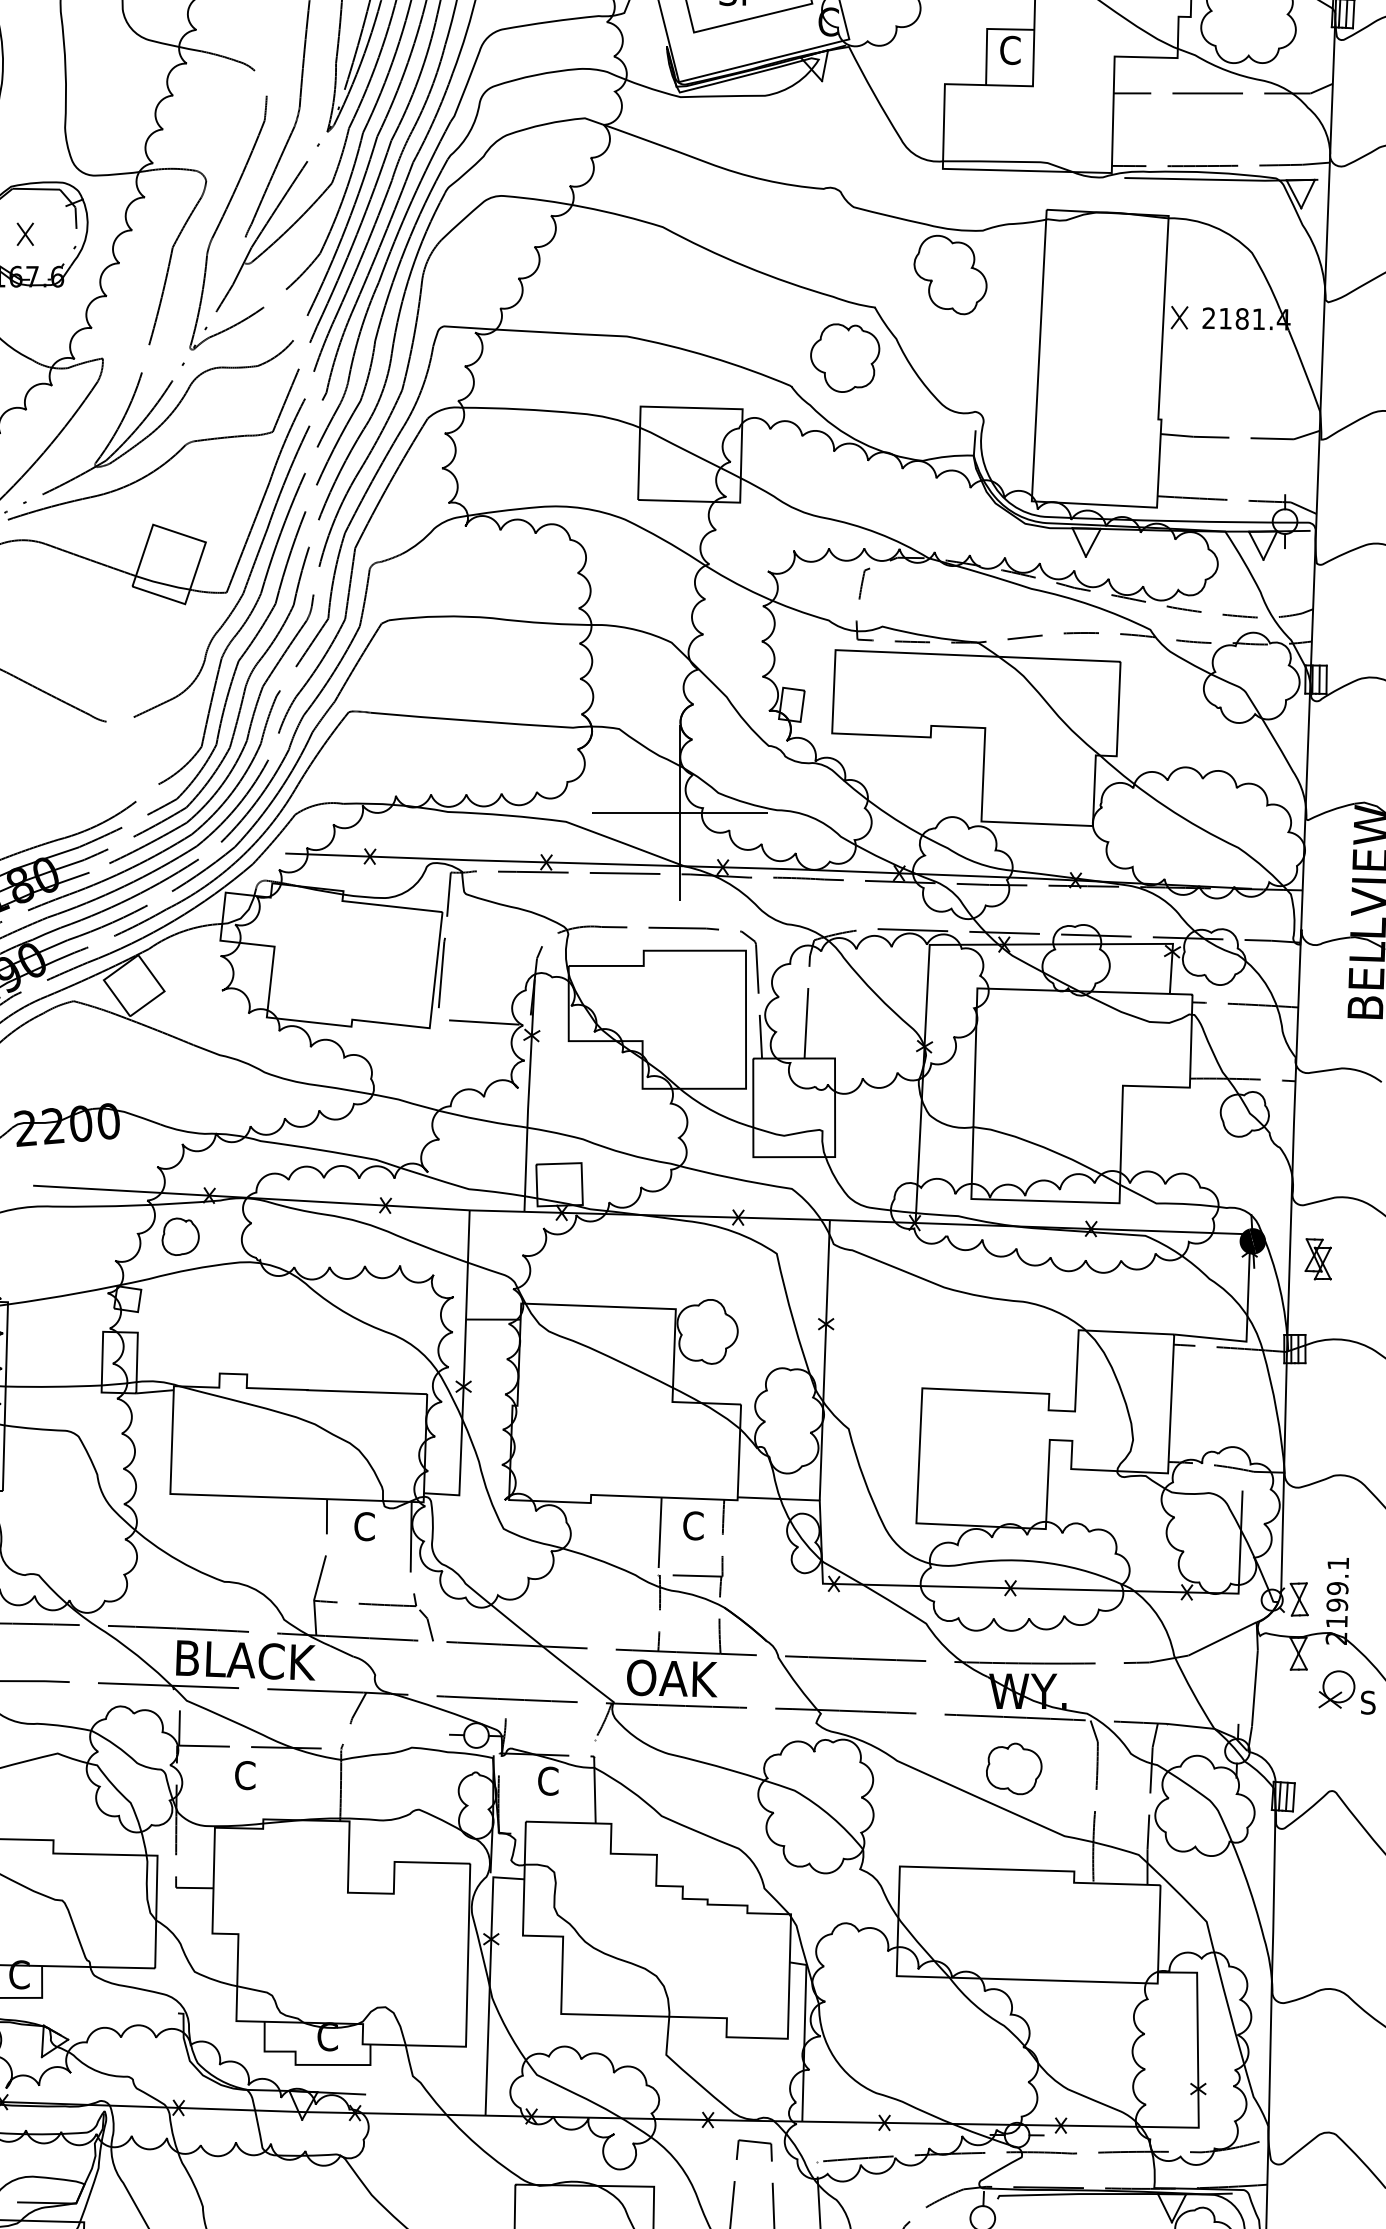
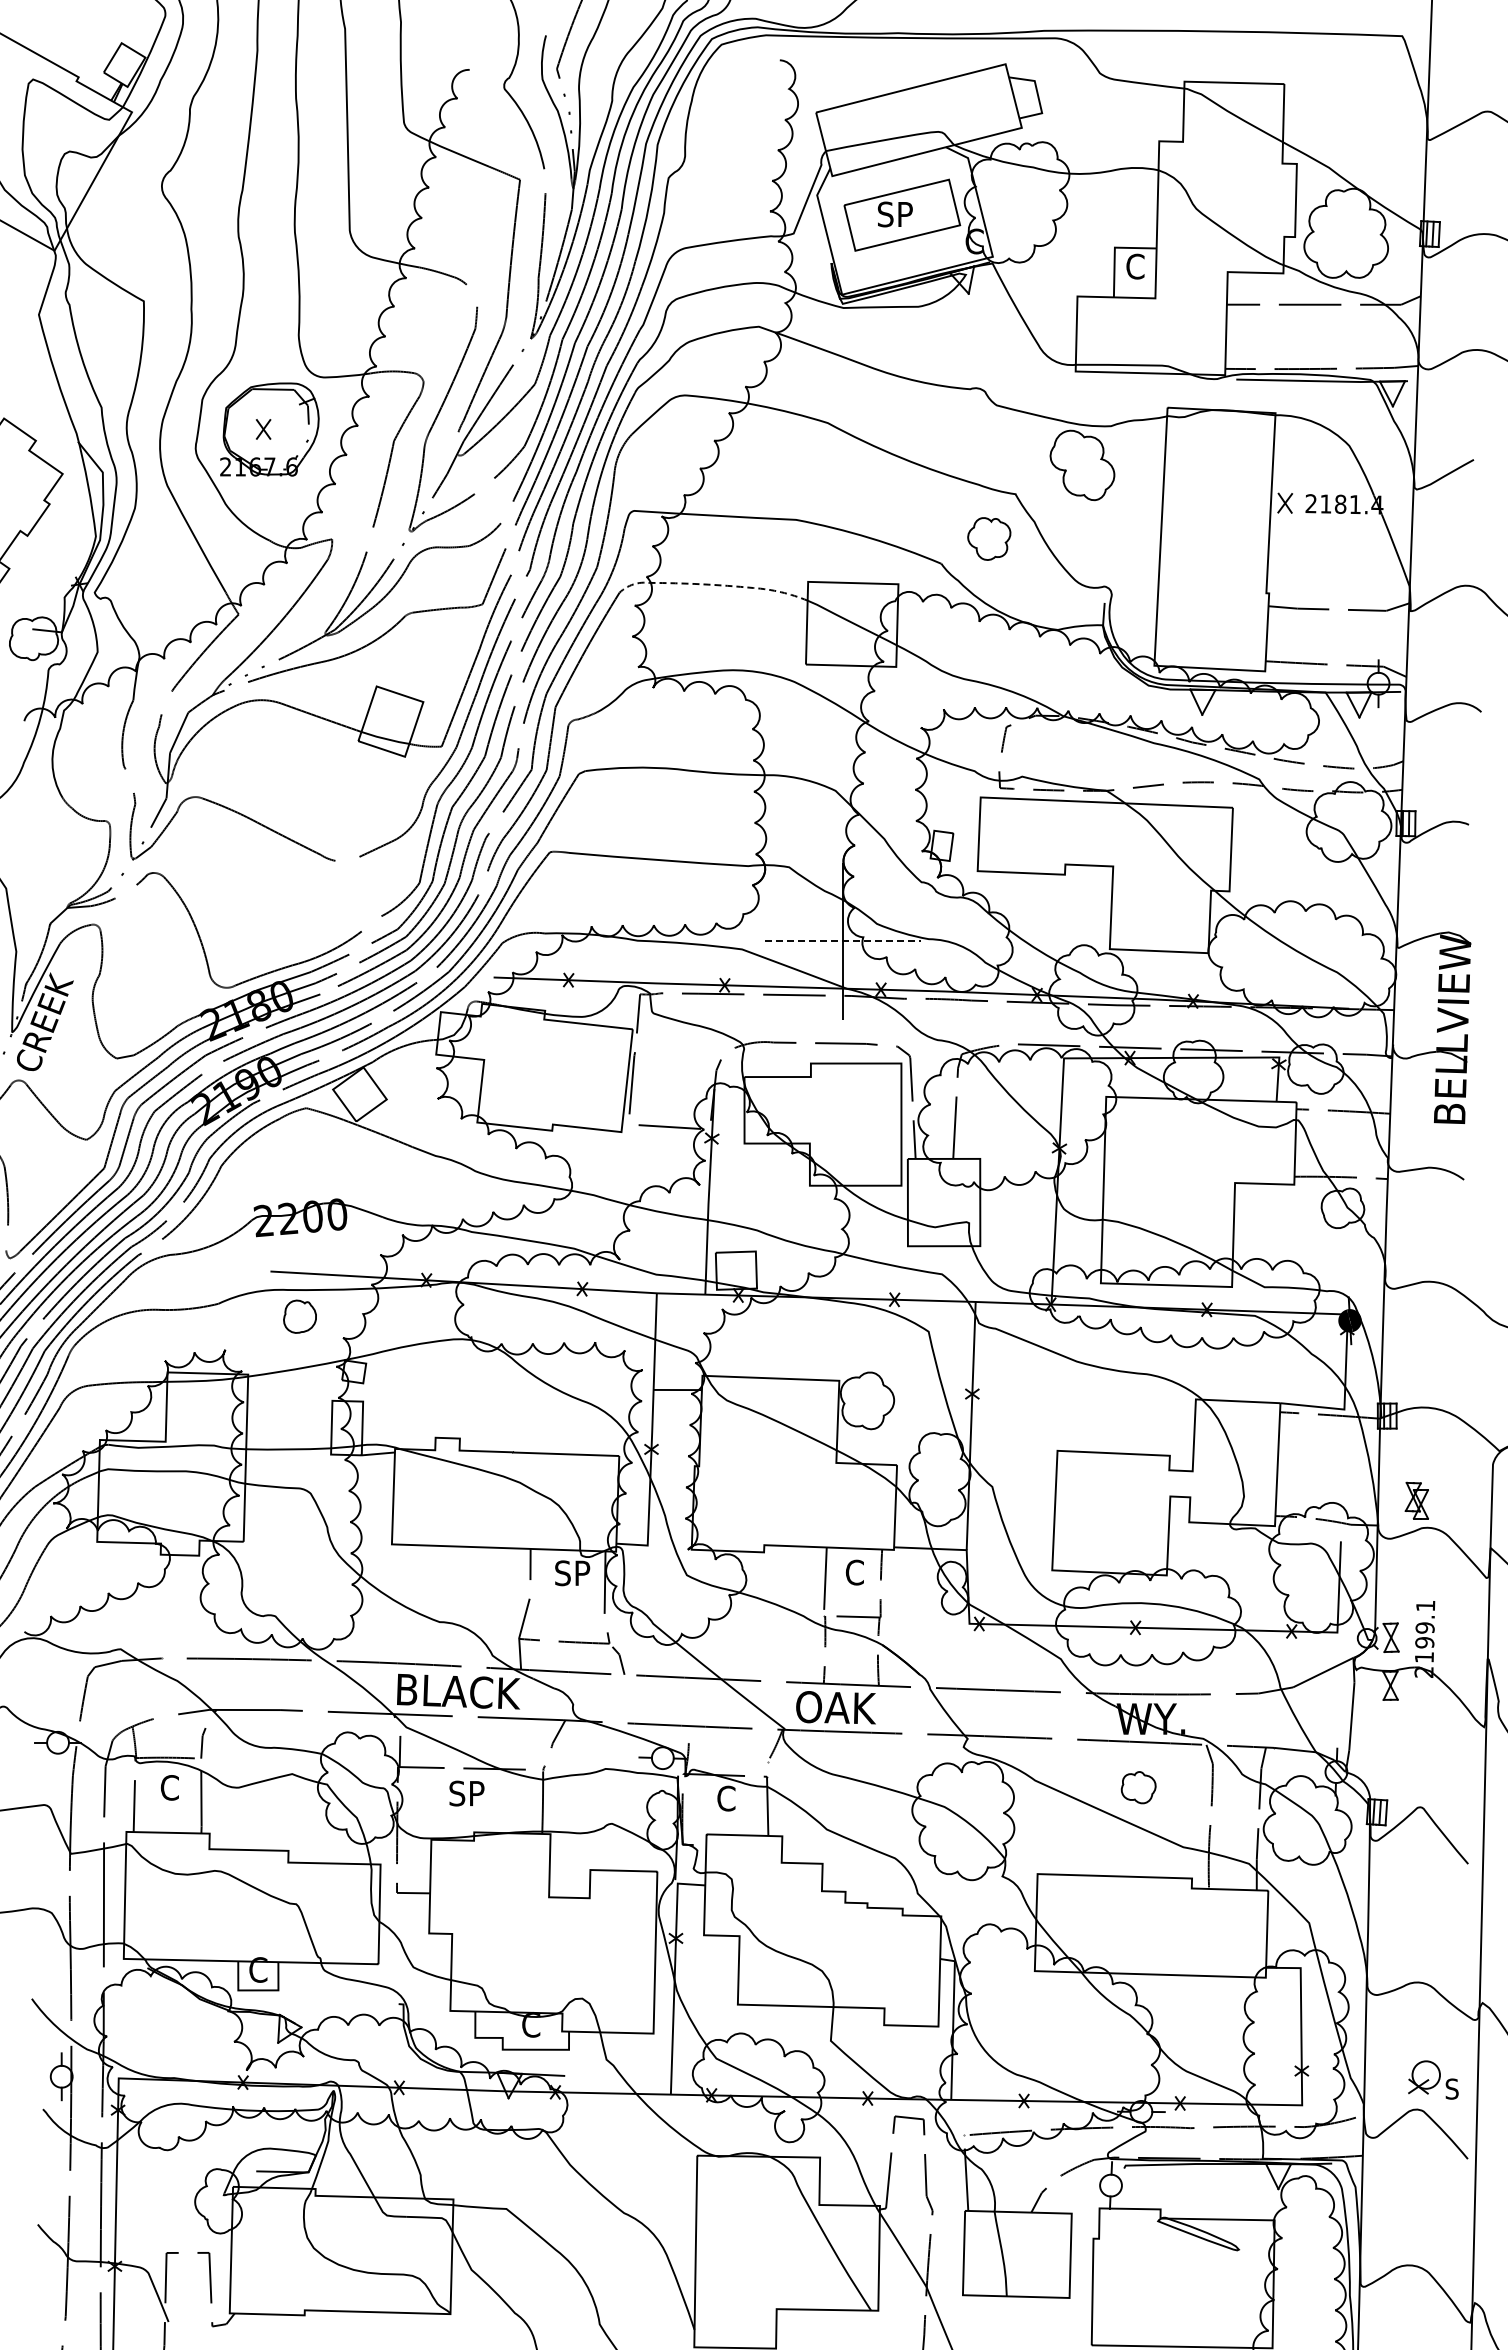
part: (845, 357) -> (989, 538), size x0.7
line: (530, 409) -> (710, 584), solid -> dashed
line: (680, 812) -> (843, 941), solid -> dashed
part: (180, 1236) -> (299, 1316), moved
part: (1317, 1259) -> (1416, 1500), moved
text: (374, 1526) -> (572, 1573), C -> SP
part: (1347, 1691) -> (1433, 2079), moved
part: (1013, 1768) -> (1138, 1787), size x0.7
text: (254, 1775) -> (466, 1793), C -> SP

